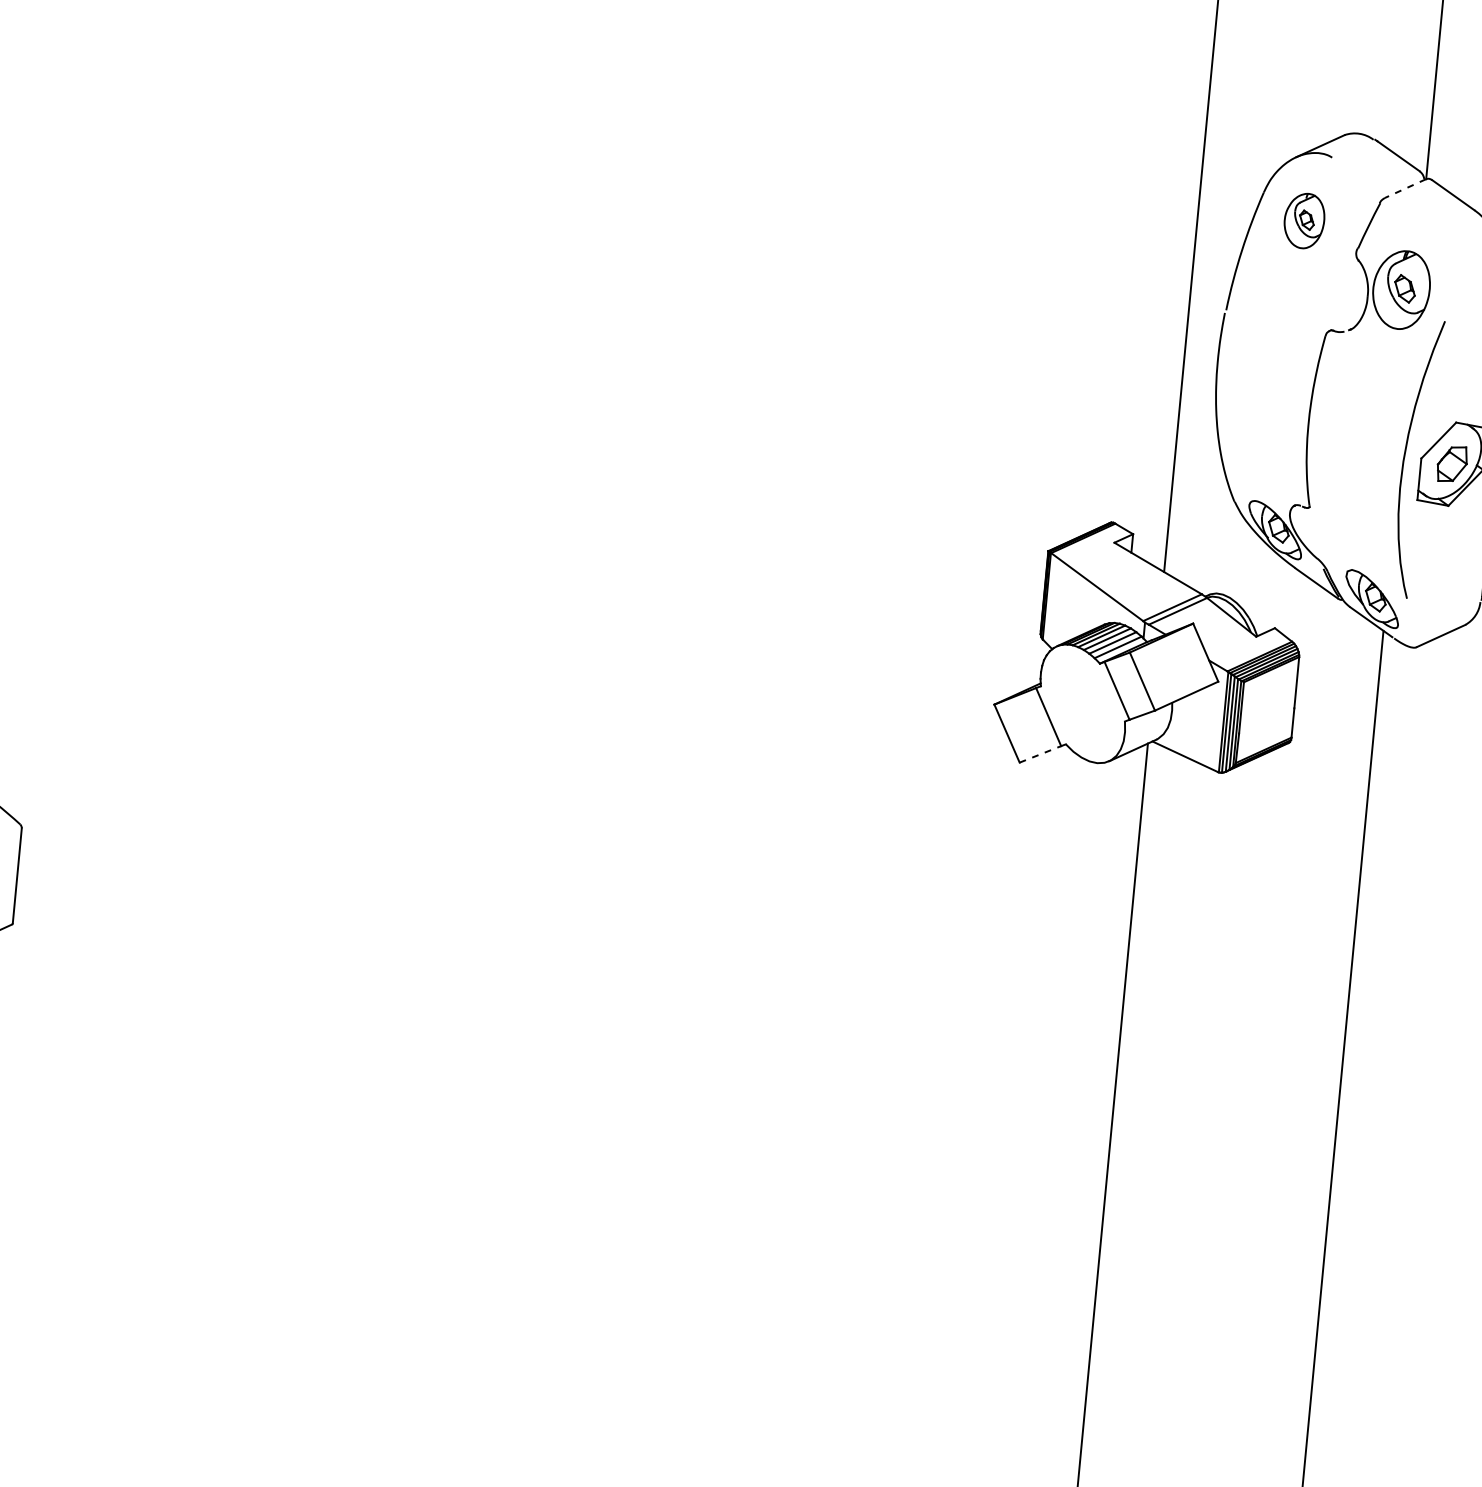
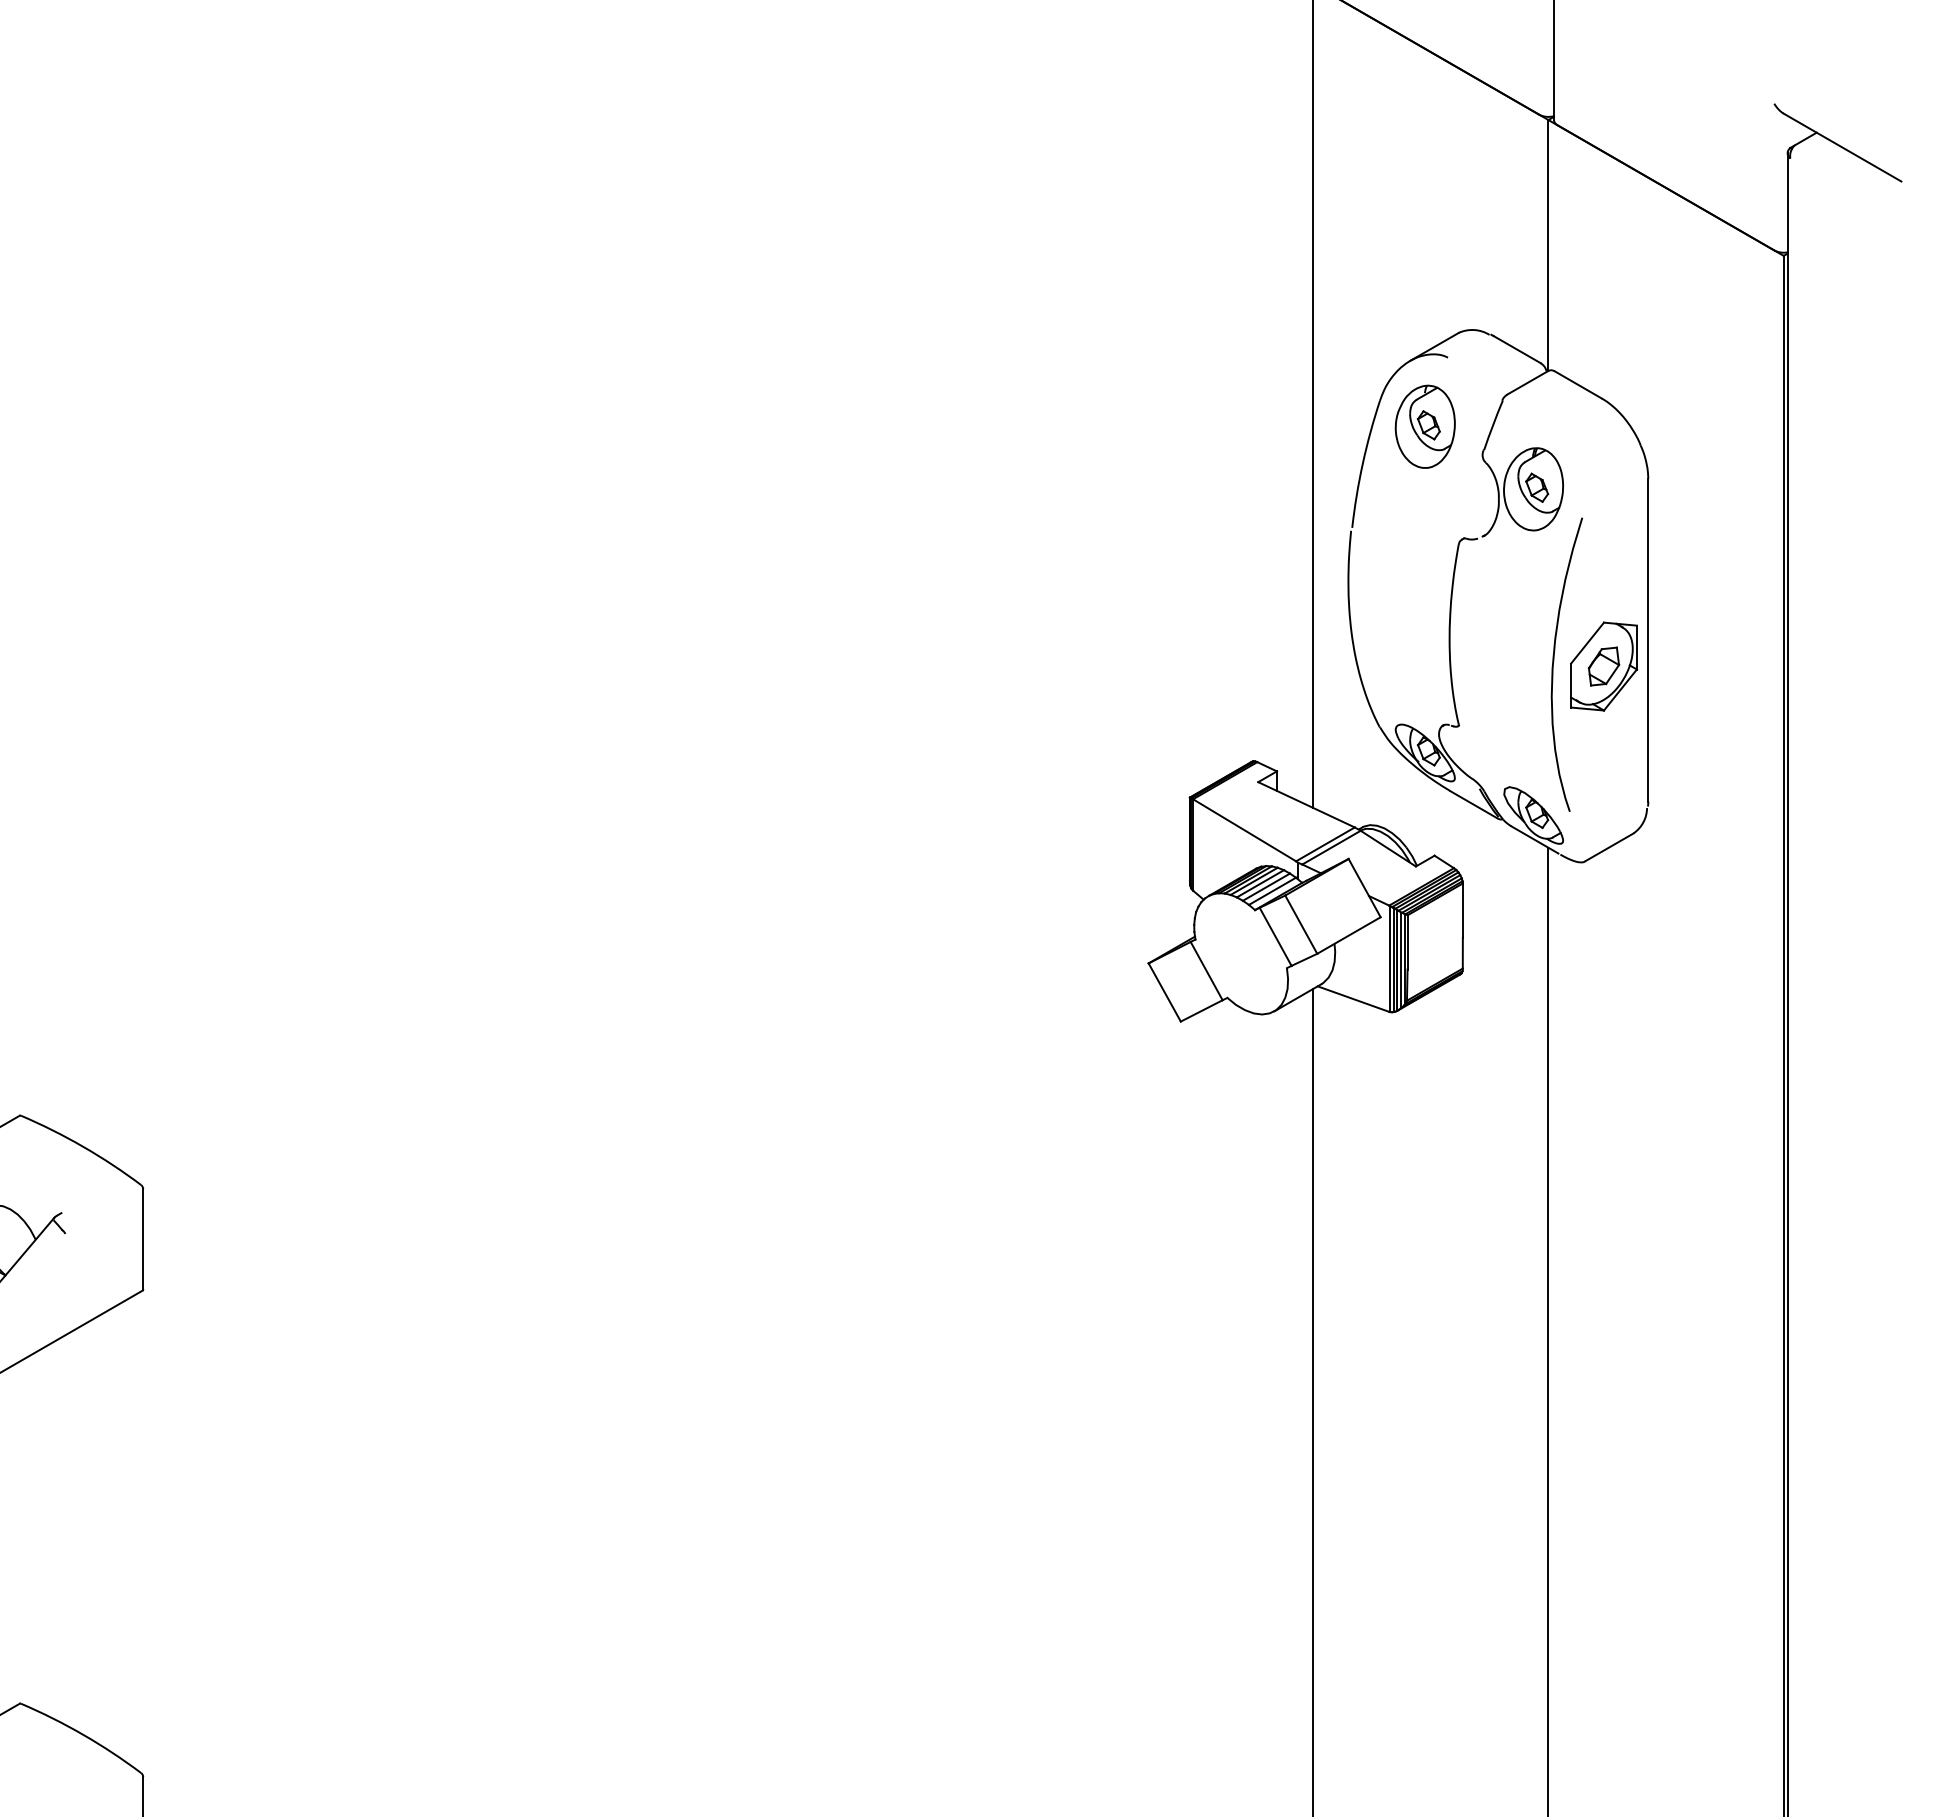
line: (1405, 188) -> (1527, 382), dashed -> solid
part: (1303, 220) -> (1424, 426), size x1.43
line: (1041, 754) -> (1202, 1010), dashed -> solid

